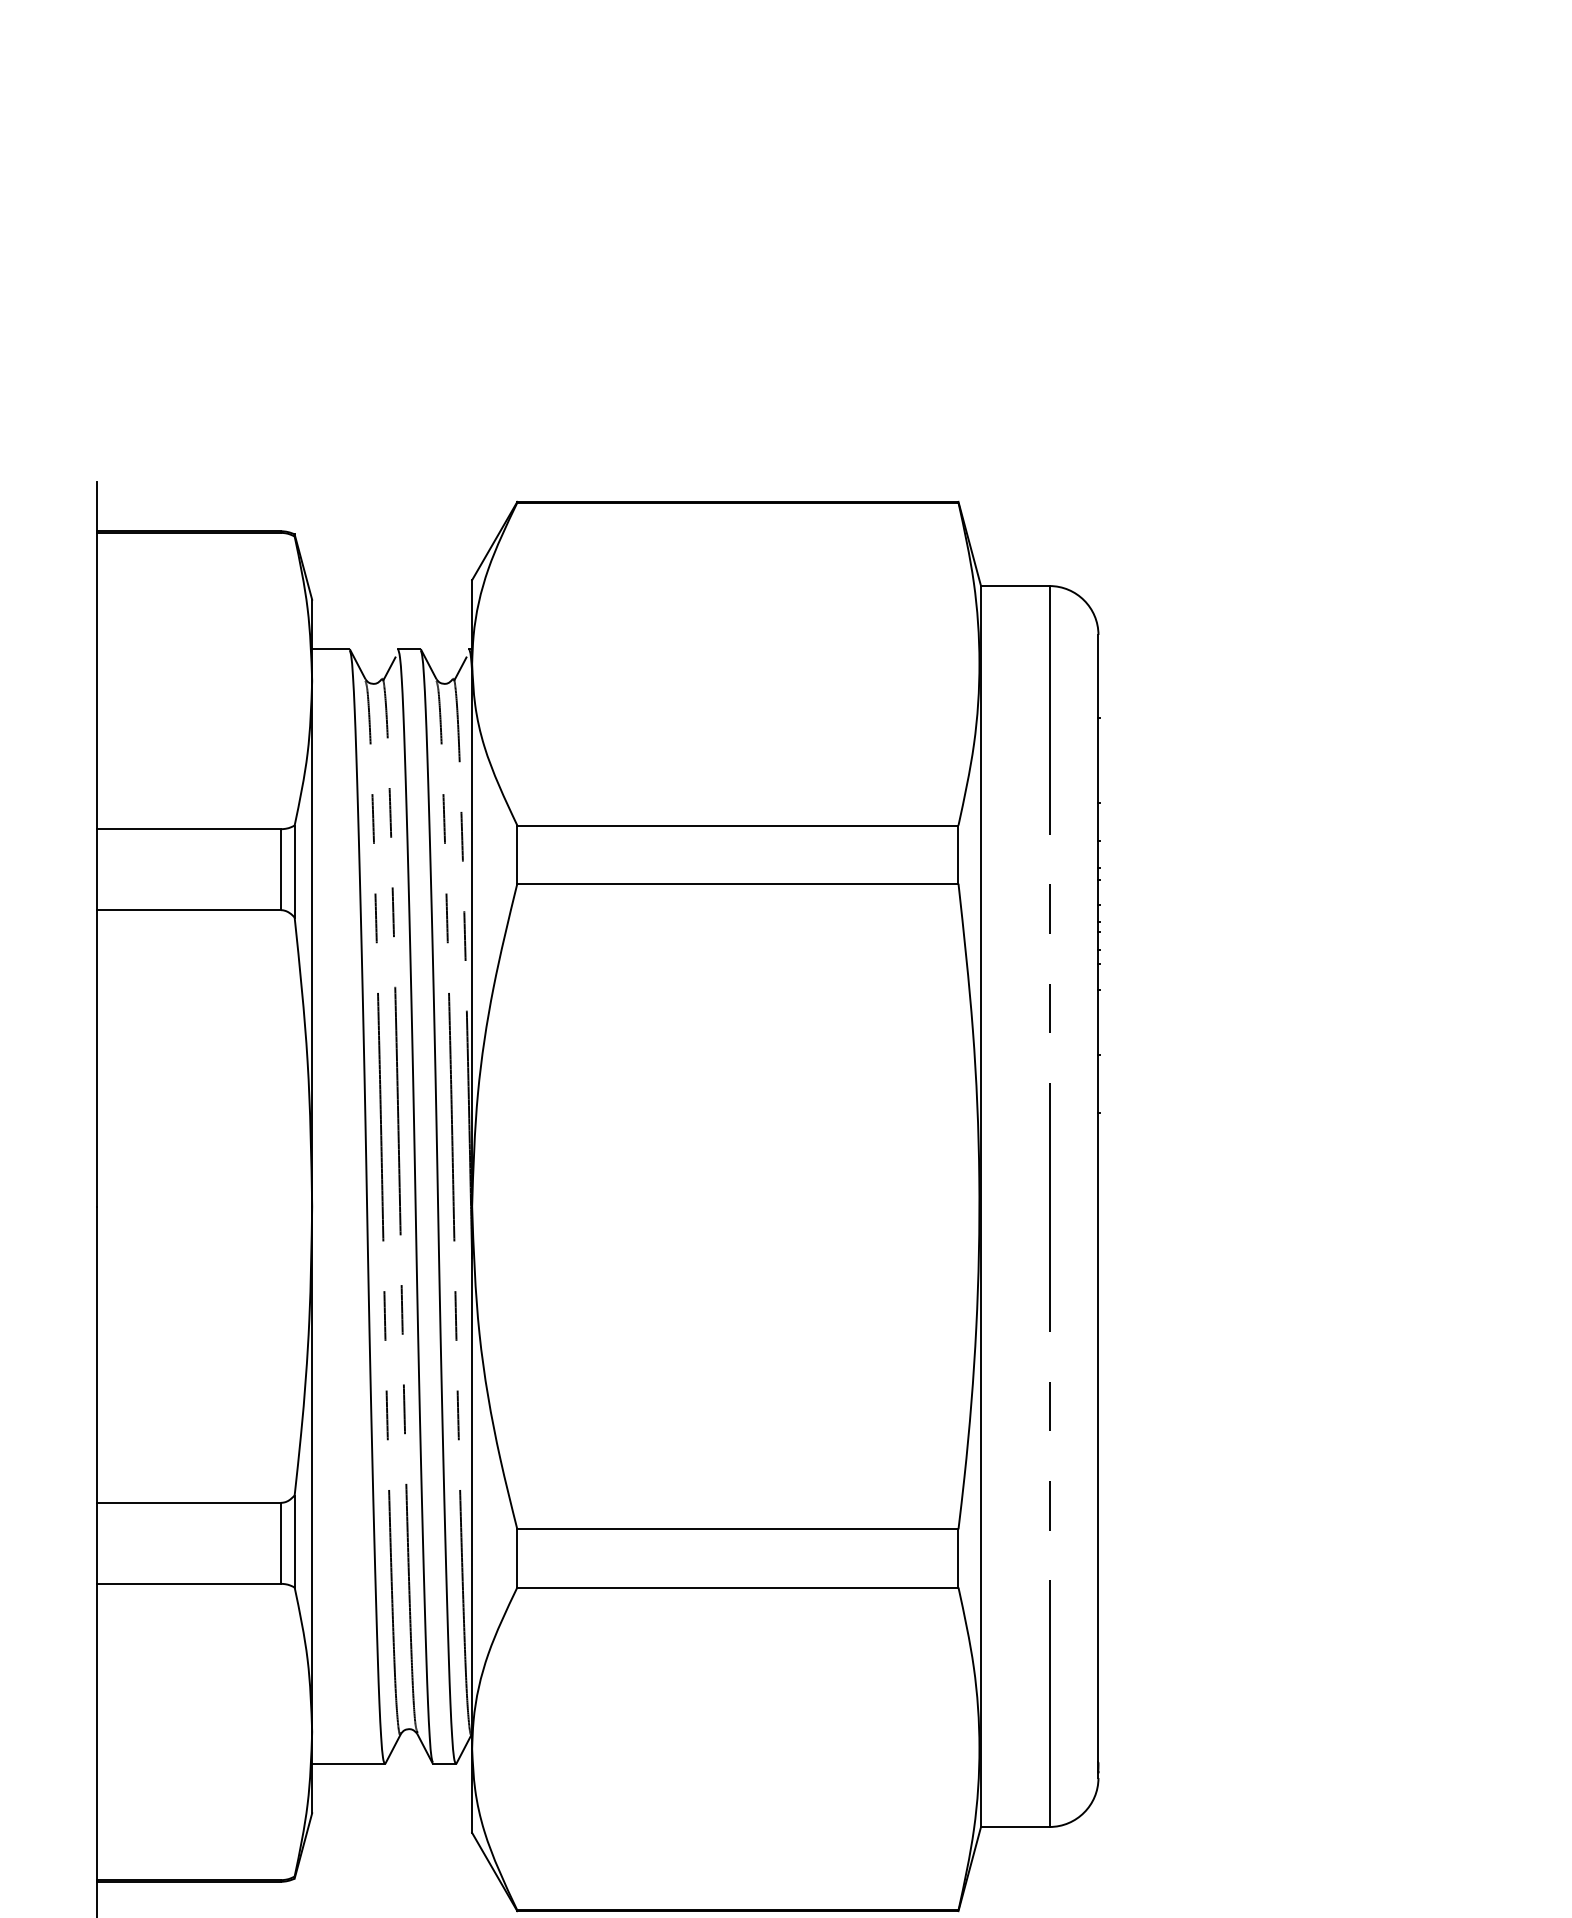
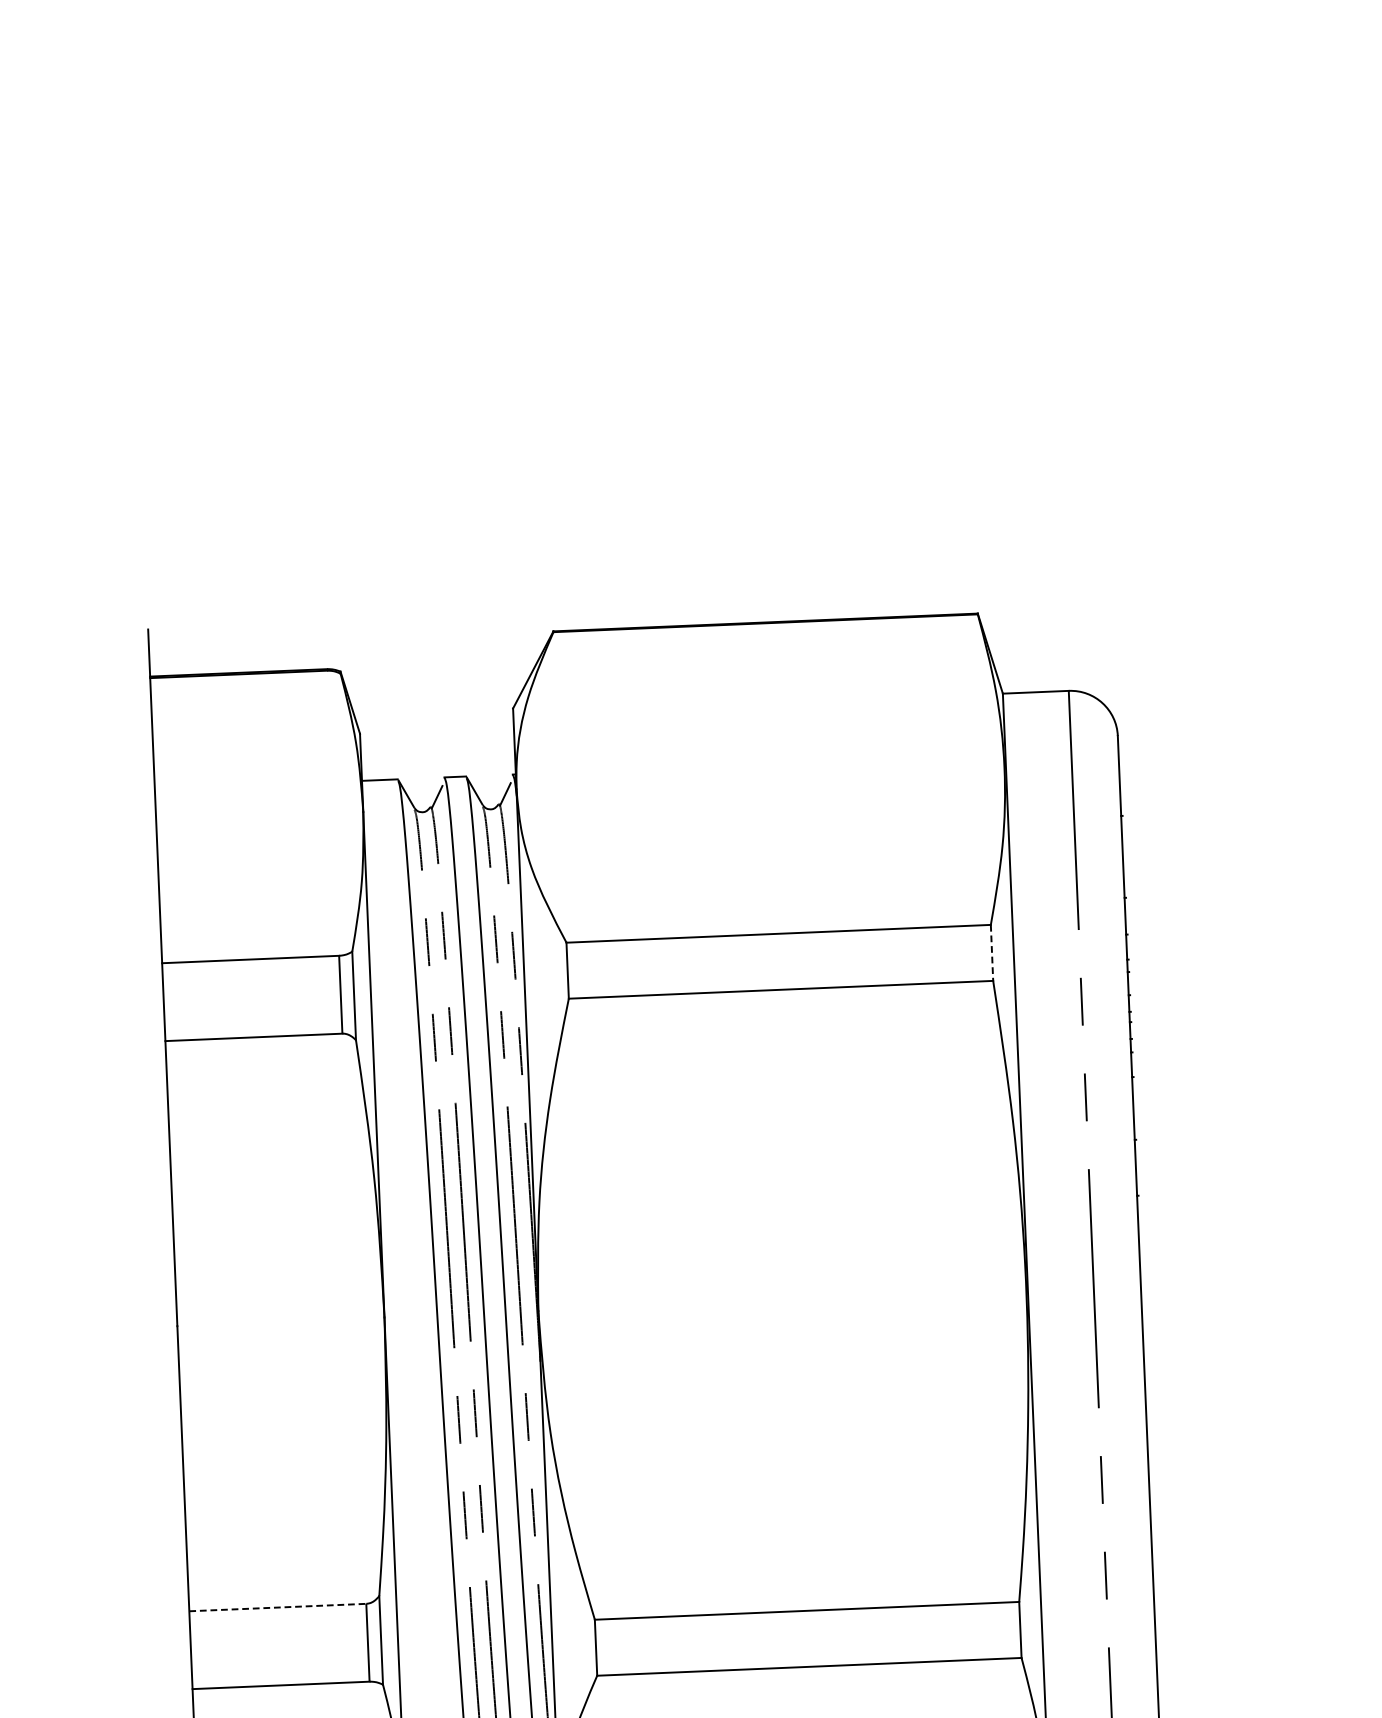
line: (958, 855) -> (992, 953), solid -> dashed
line: (188, 1502) -> (277, 1607), solid -> dashed

